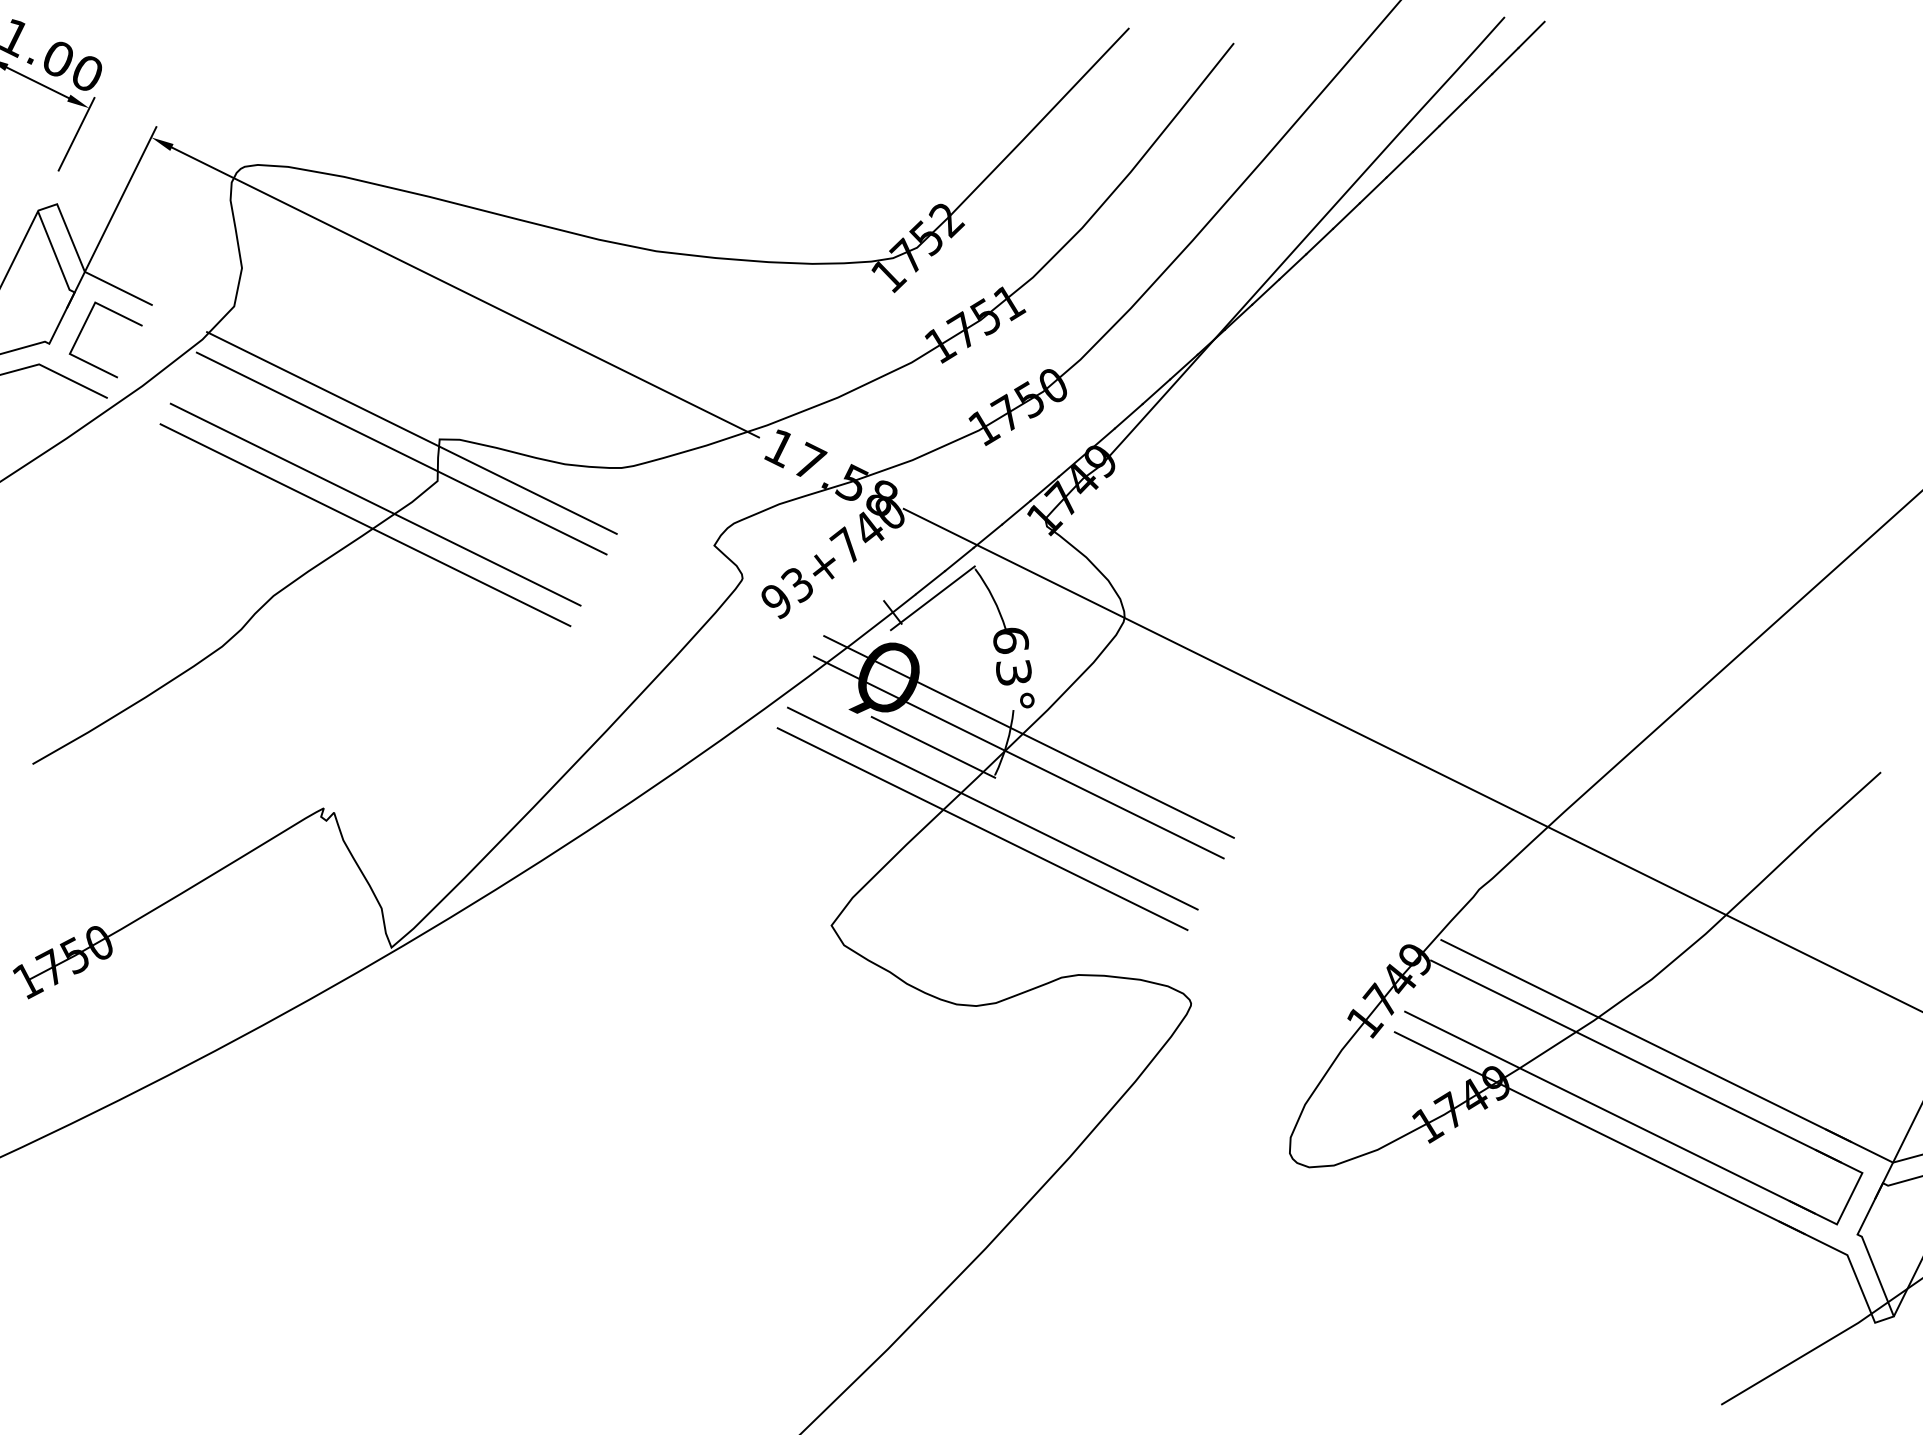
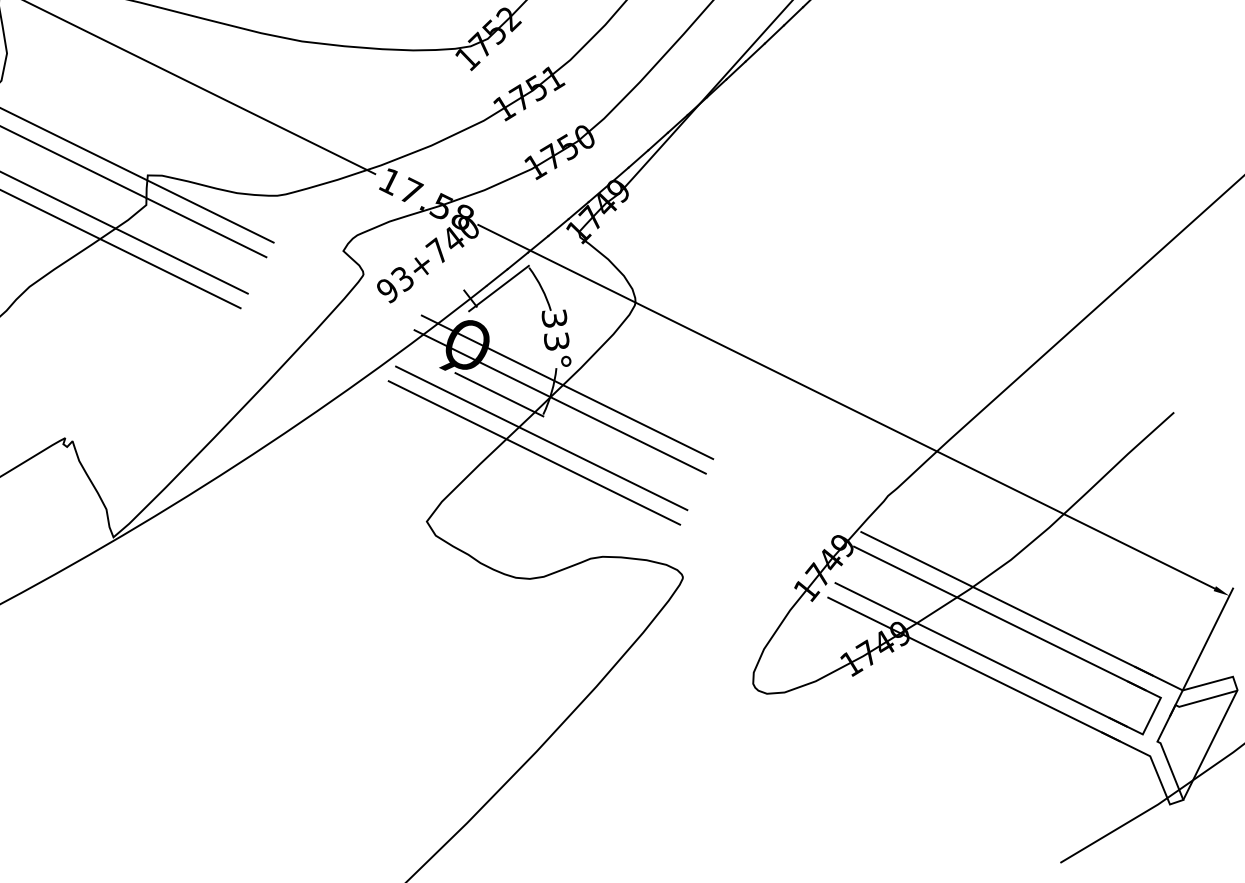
text: (1011, 640) -> (554, 318), 63° -> 33°

